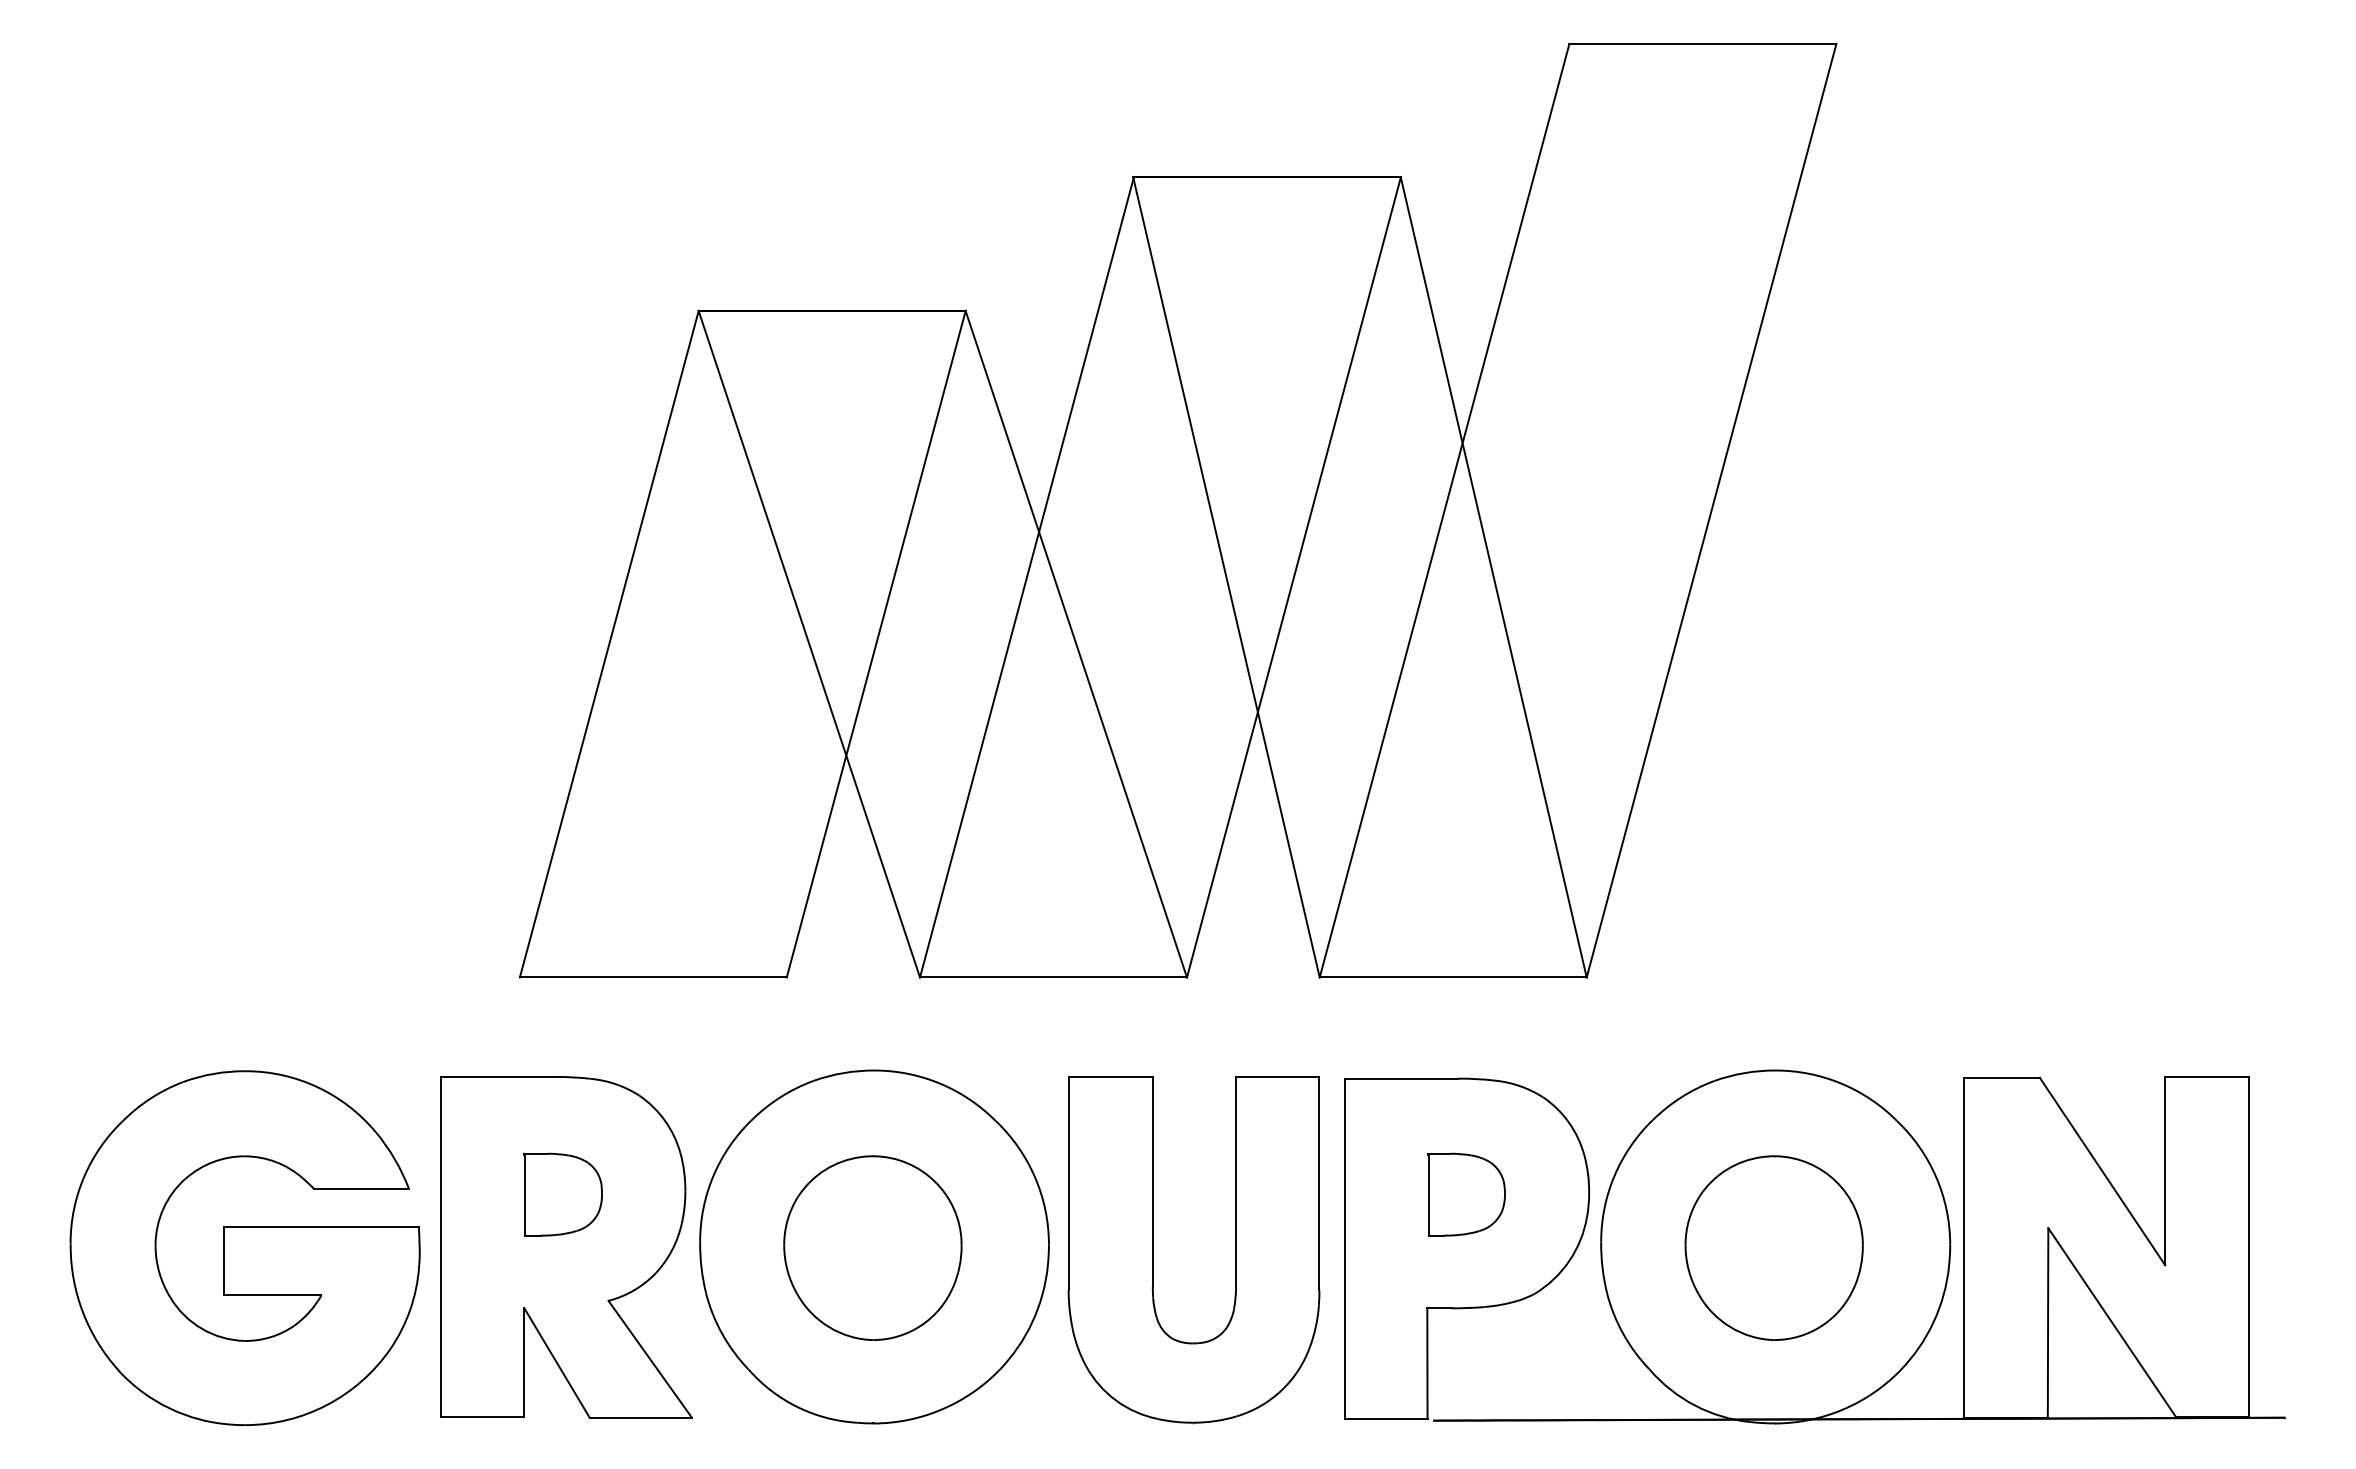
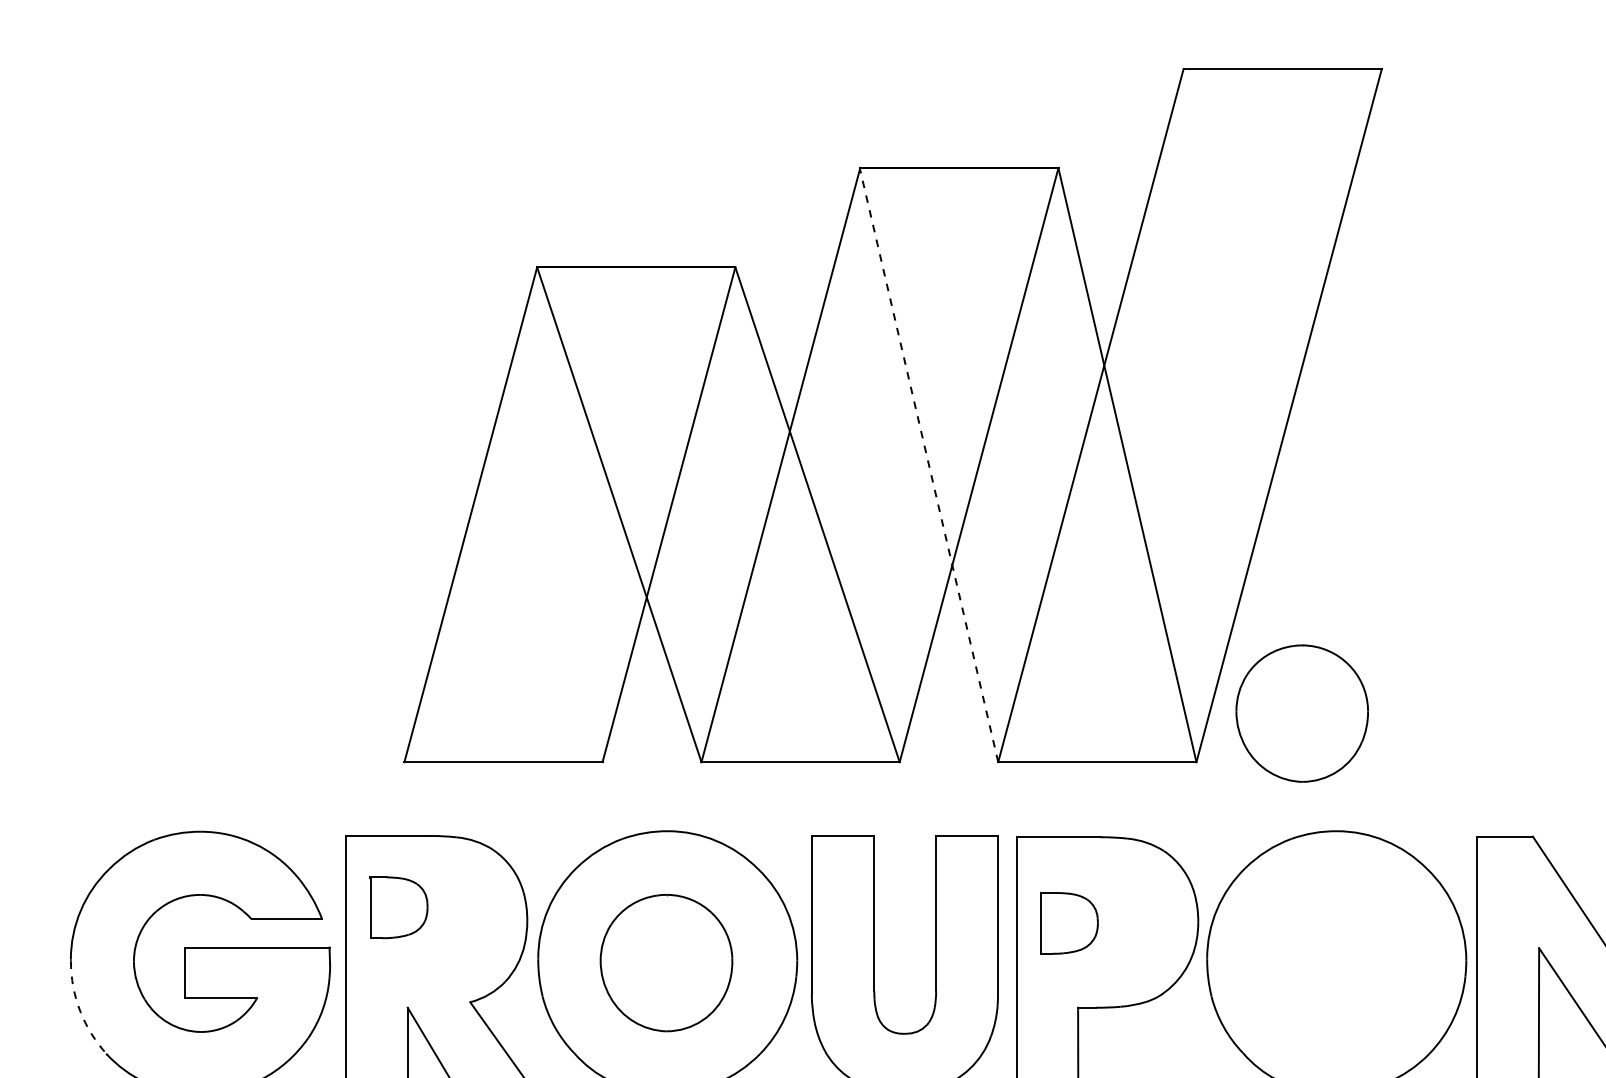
line: (1226, 577) -> (929, 465), solid -> dashed
part: (562, 1194) -> (398, 907), moved
part: (1466, 1194) -> (1069, 923), moved
part: (1773, 1247) -> (1301, 713), moved
arc: (83, 1313) -> (80, 1011), solid -> dashed

